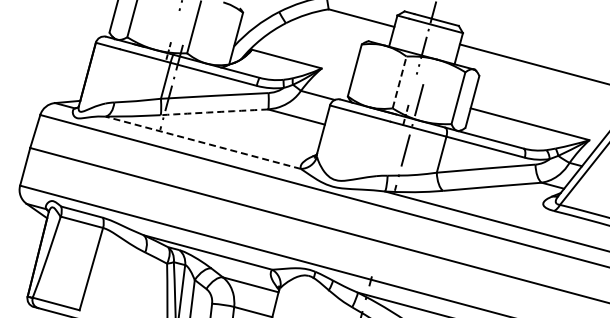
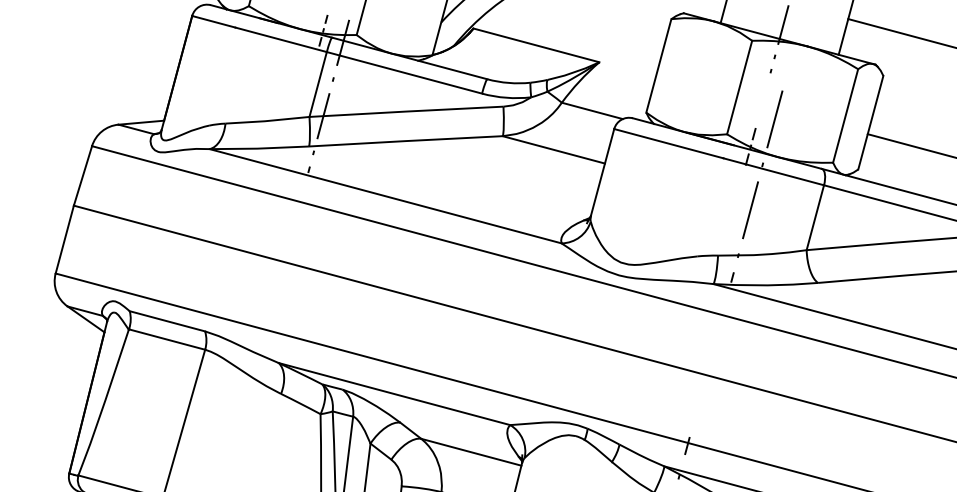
line: (399, 82) -> (739, 87), dashed -> solid
arc: (214, 112) -> (405, 141), dashed -> solid
line: (202, 142) -> (384, 195), dashed -> solid

